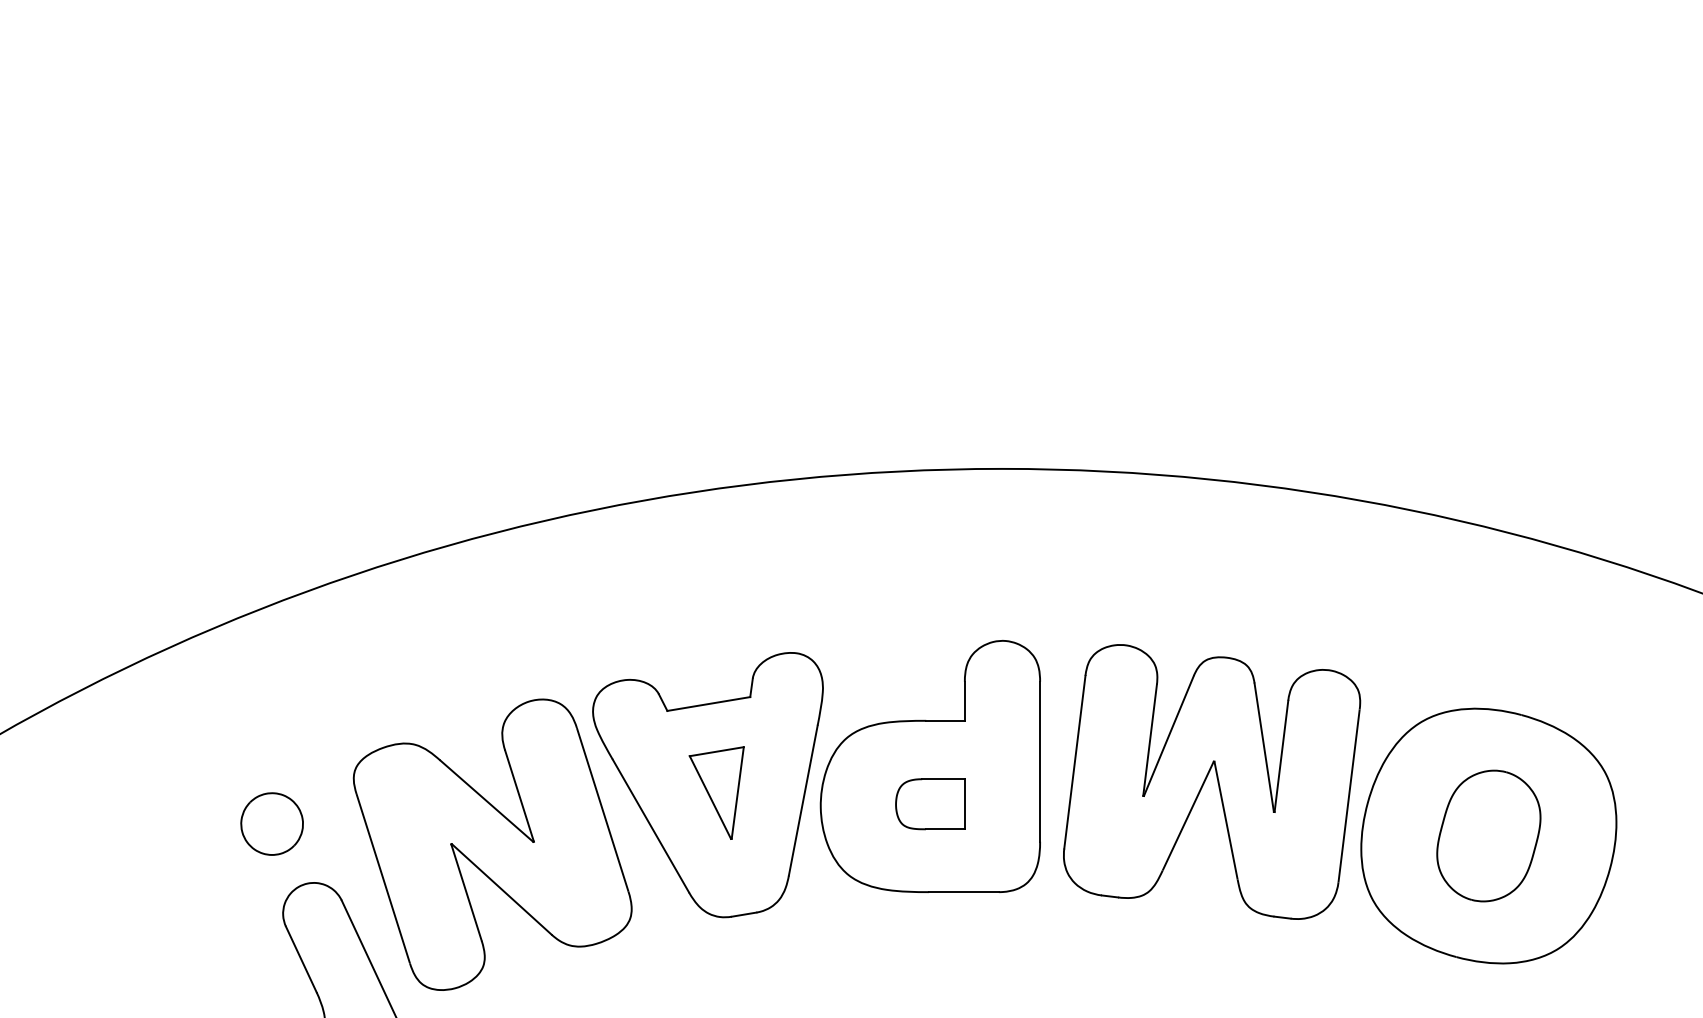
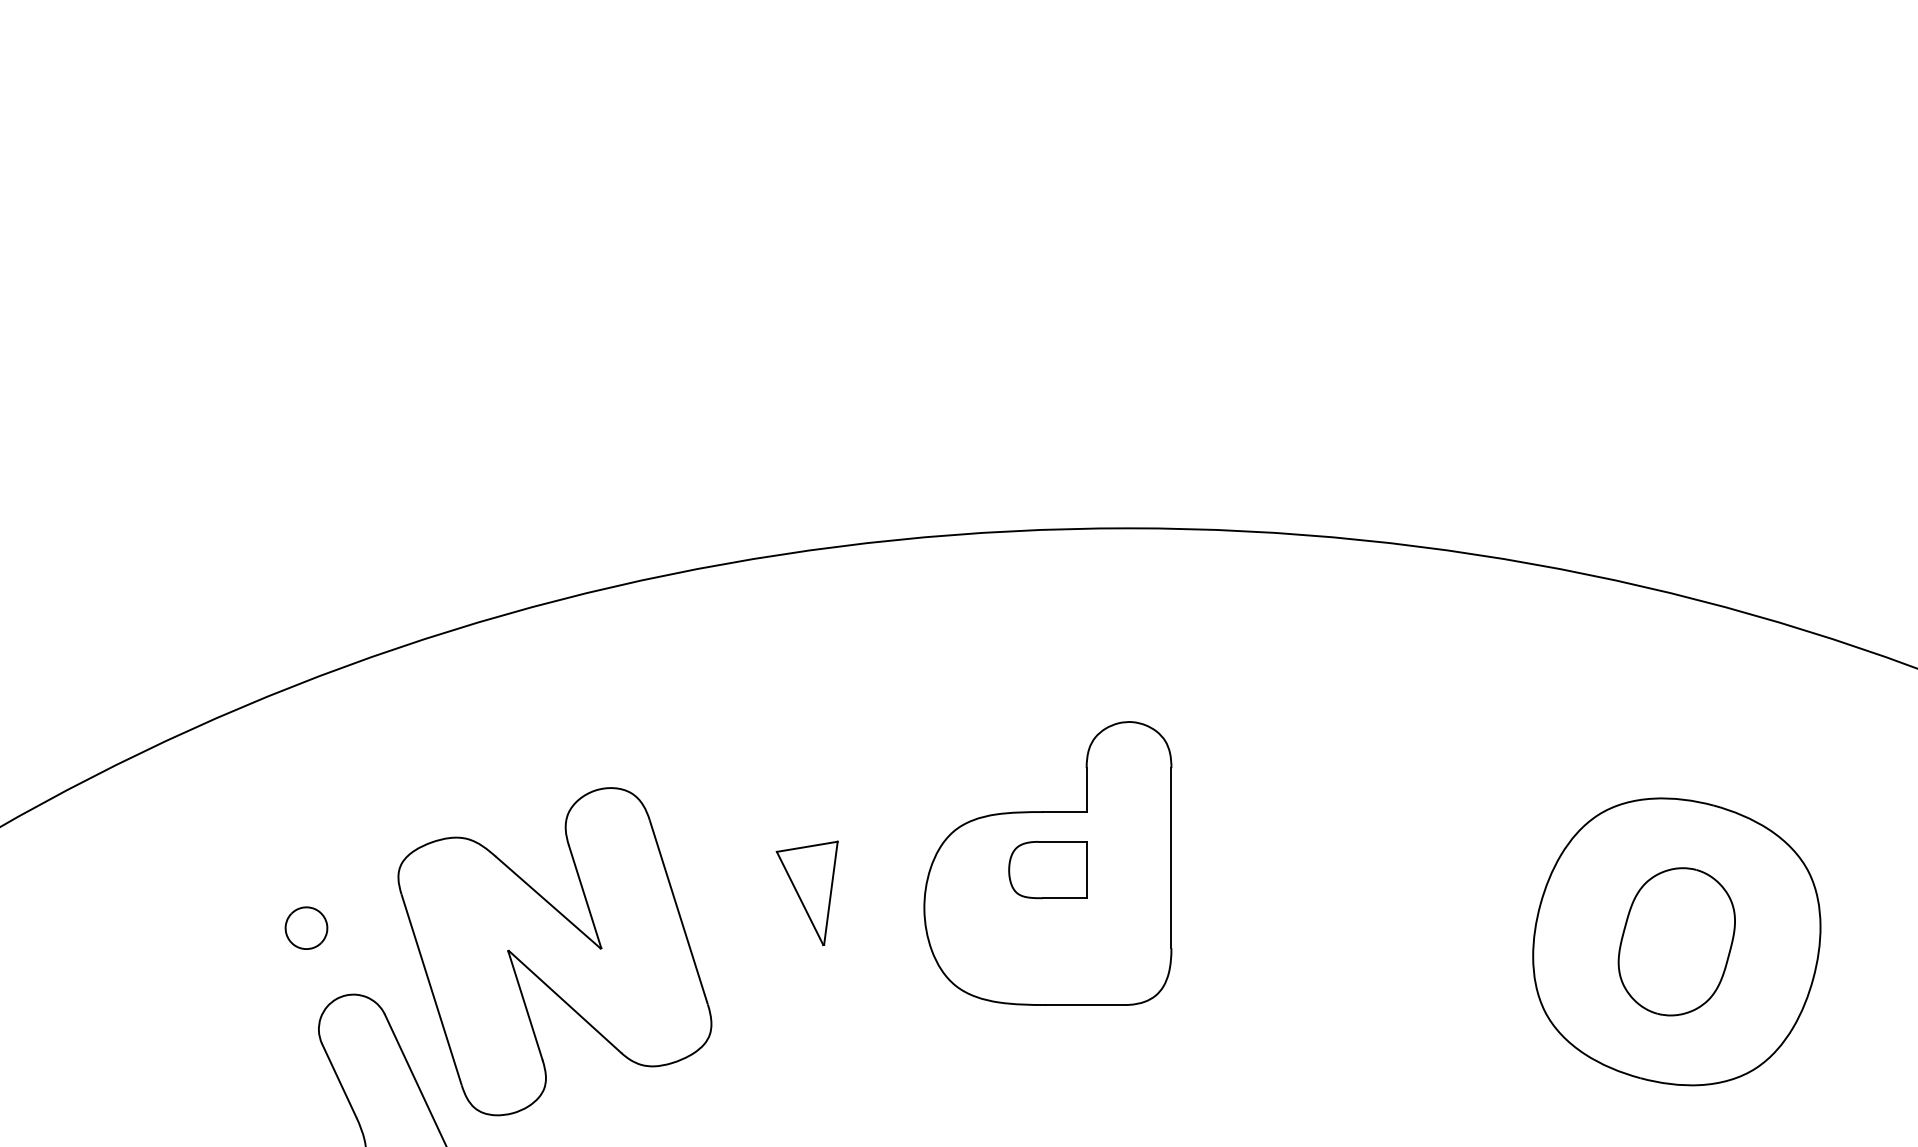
part: (1206, 779) -> (1358, 878), removed
part: (708, 785) -> (797, 884), removed
part: (930, 804) -> (1047, 870), moved
part: (272, 823) -> (306, 927), size x0.6

